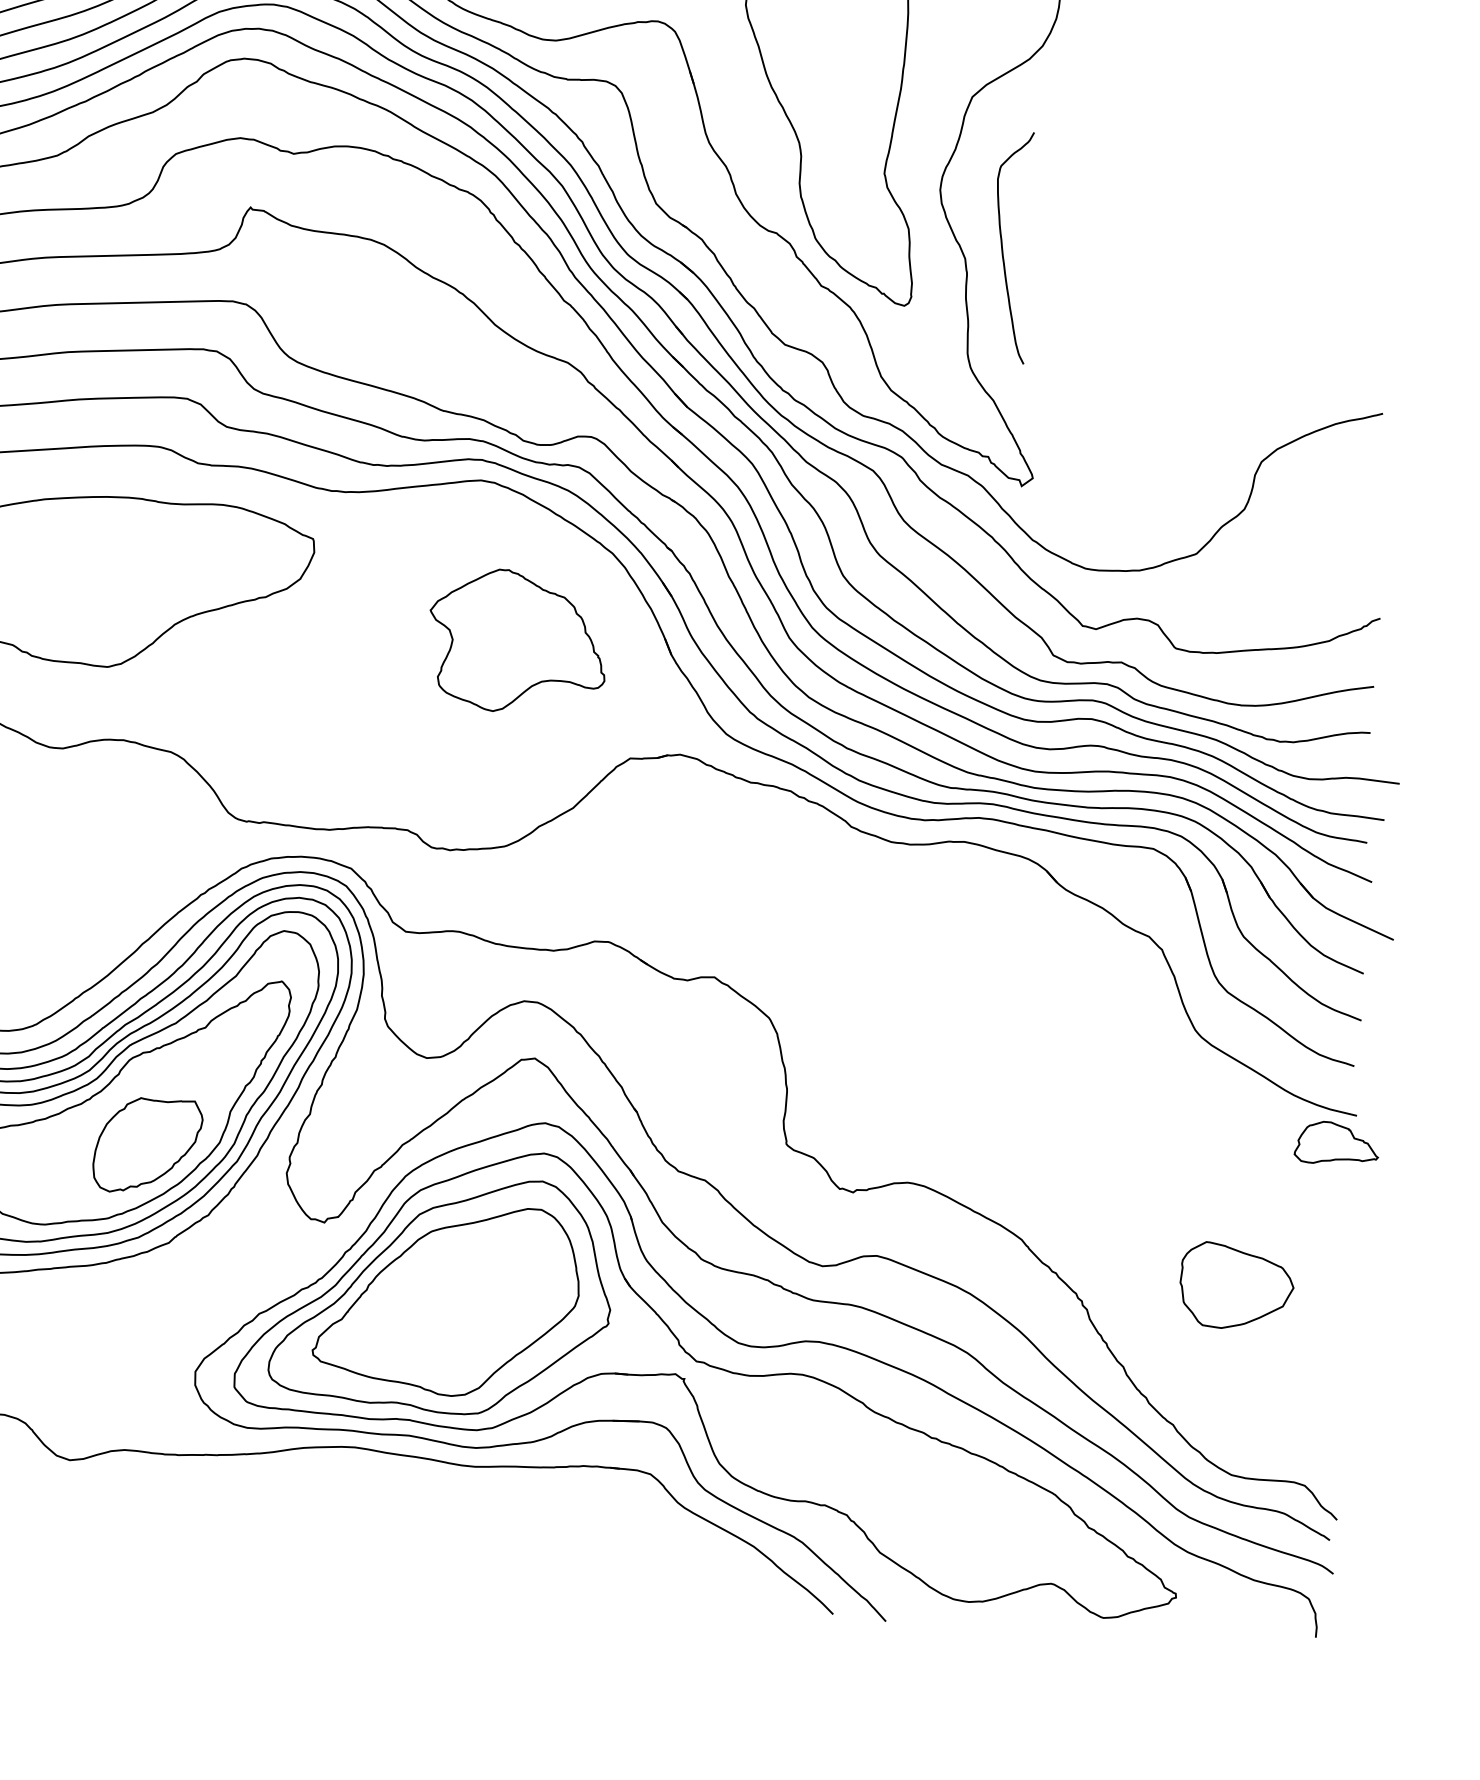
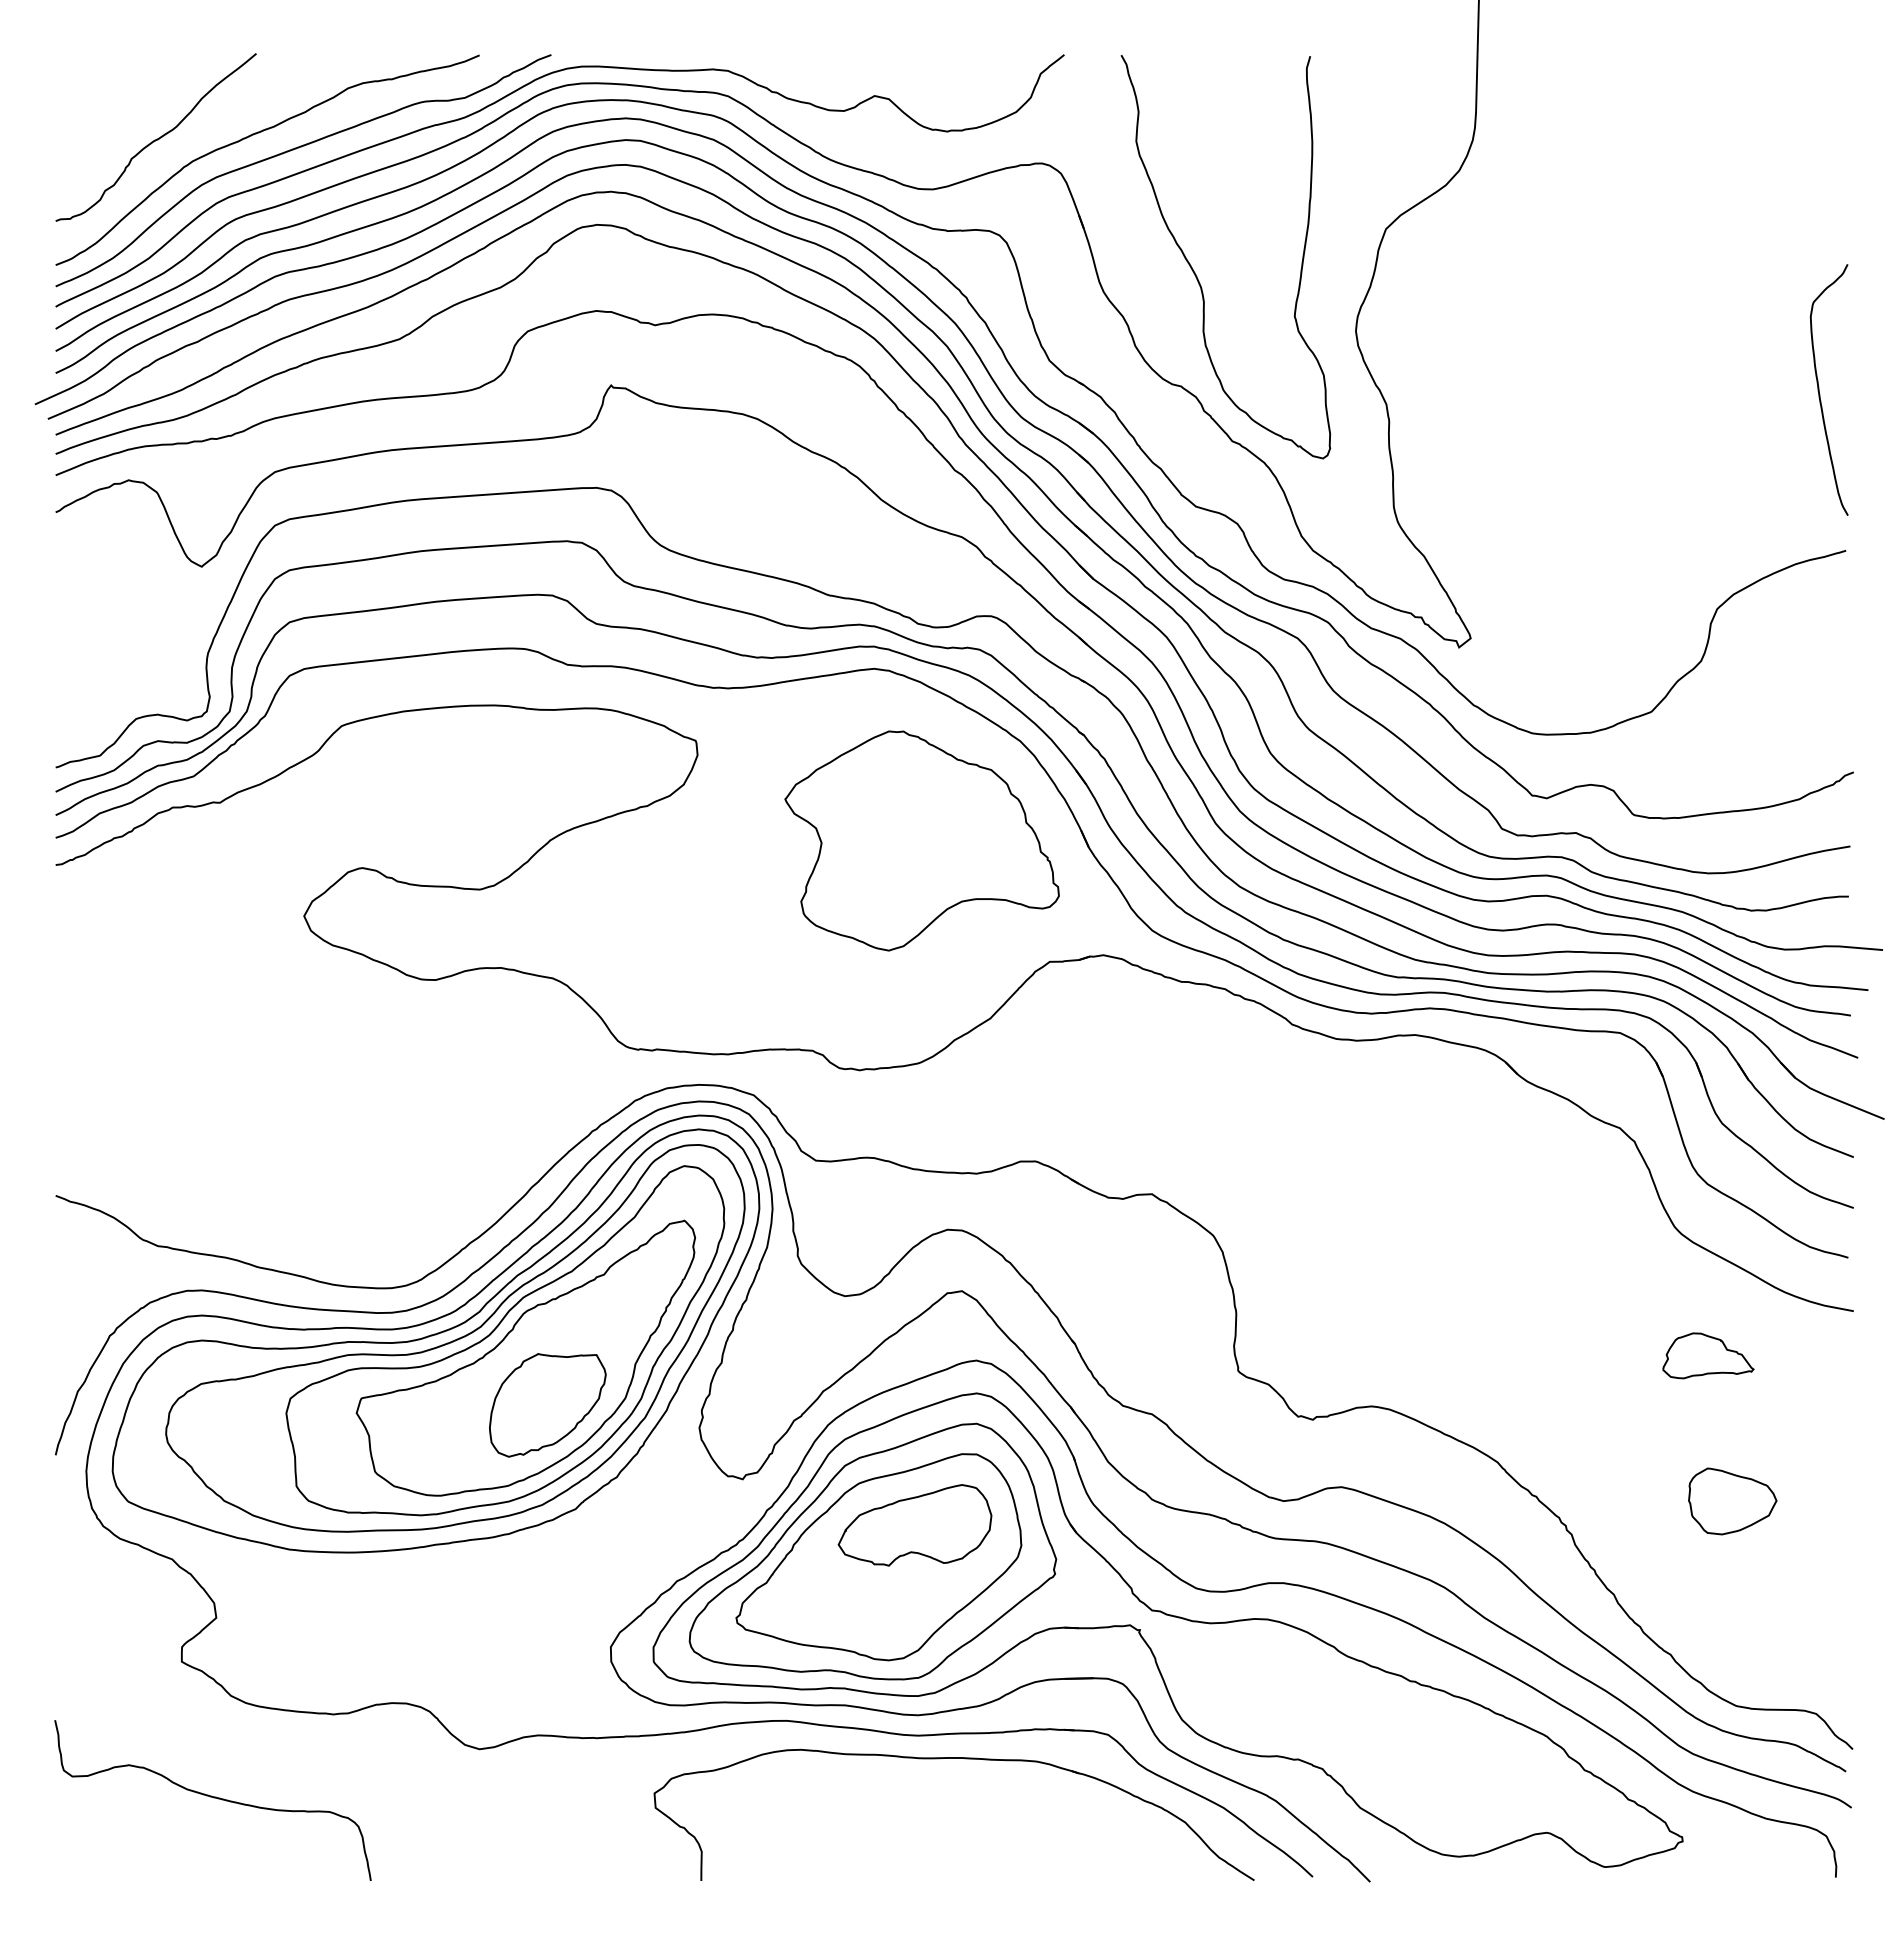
curve: (1002, 246) -> (1819, 389), moved
part: (517, 640) -> (921, 840), size x1.43
part: (1336, 1142) -> (1708, 1355), moved
part: (480, 1272) -> (914, 1525), added
part: (1236, 1286) -> (1732, 1501), size x0.71
part: (506, 1489) -> (953, 1758), added

